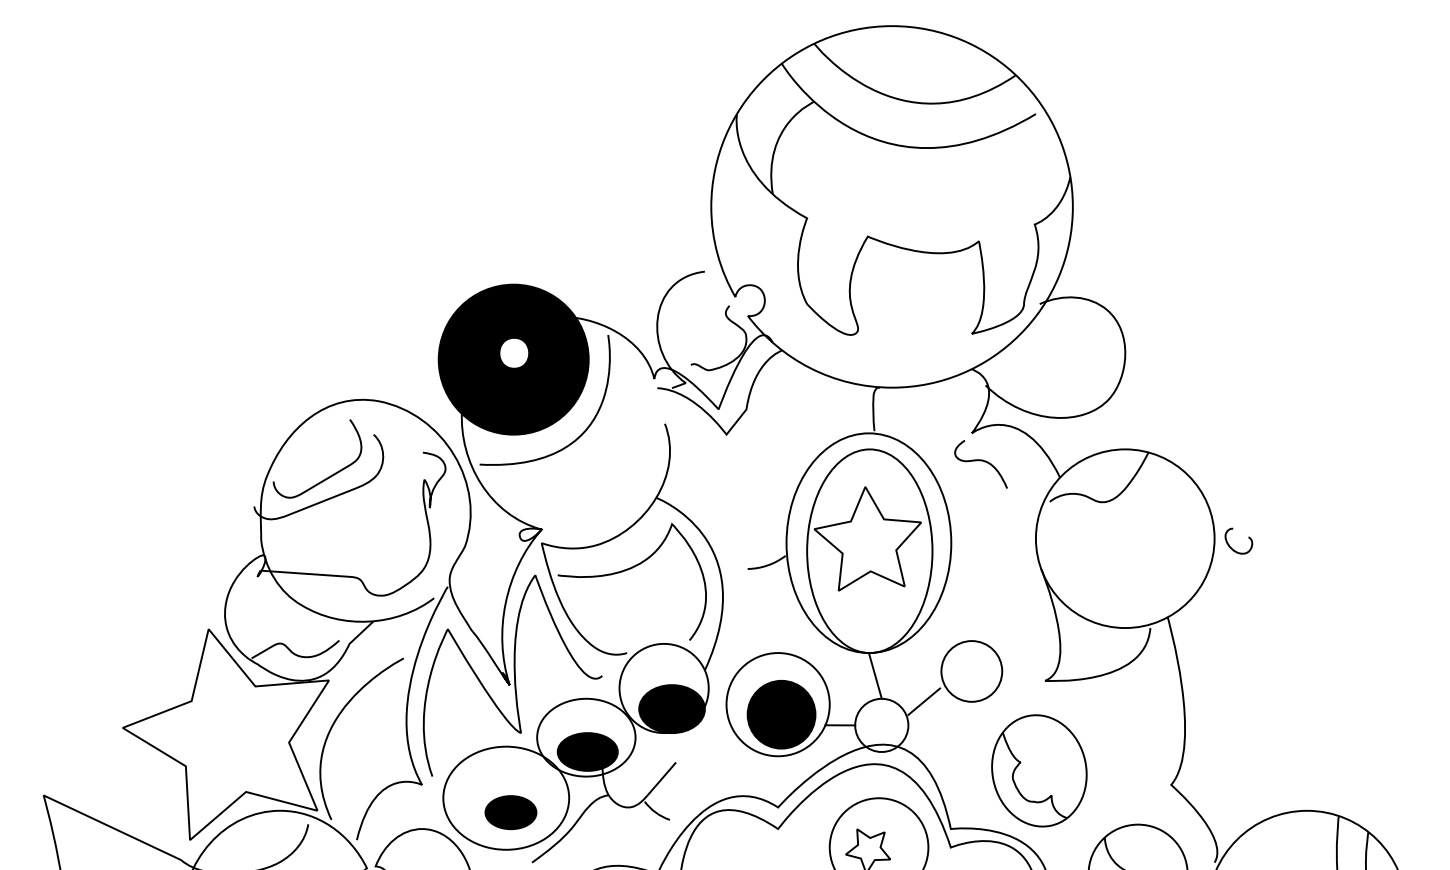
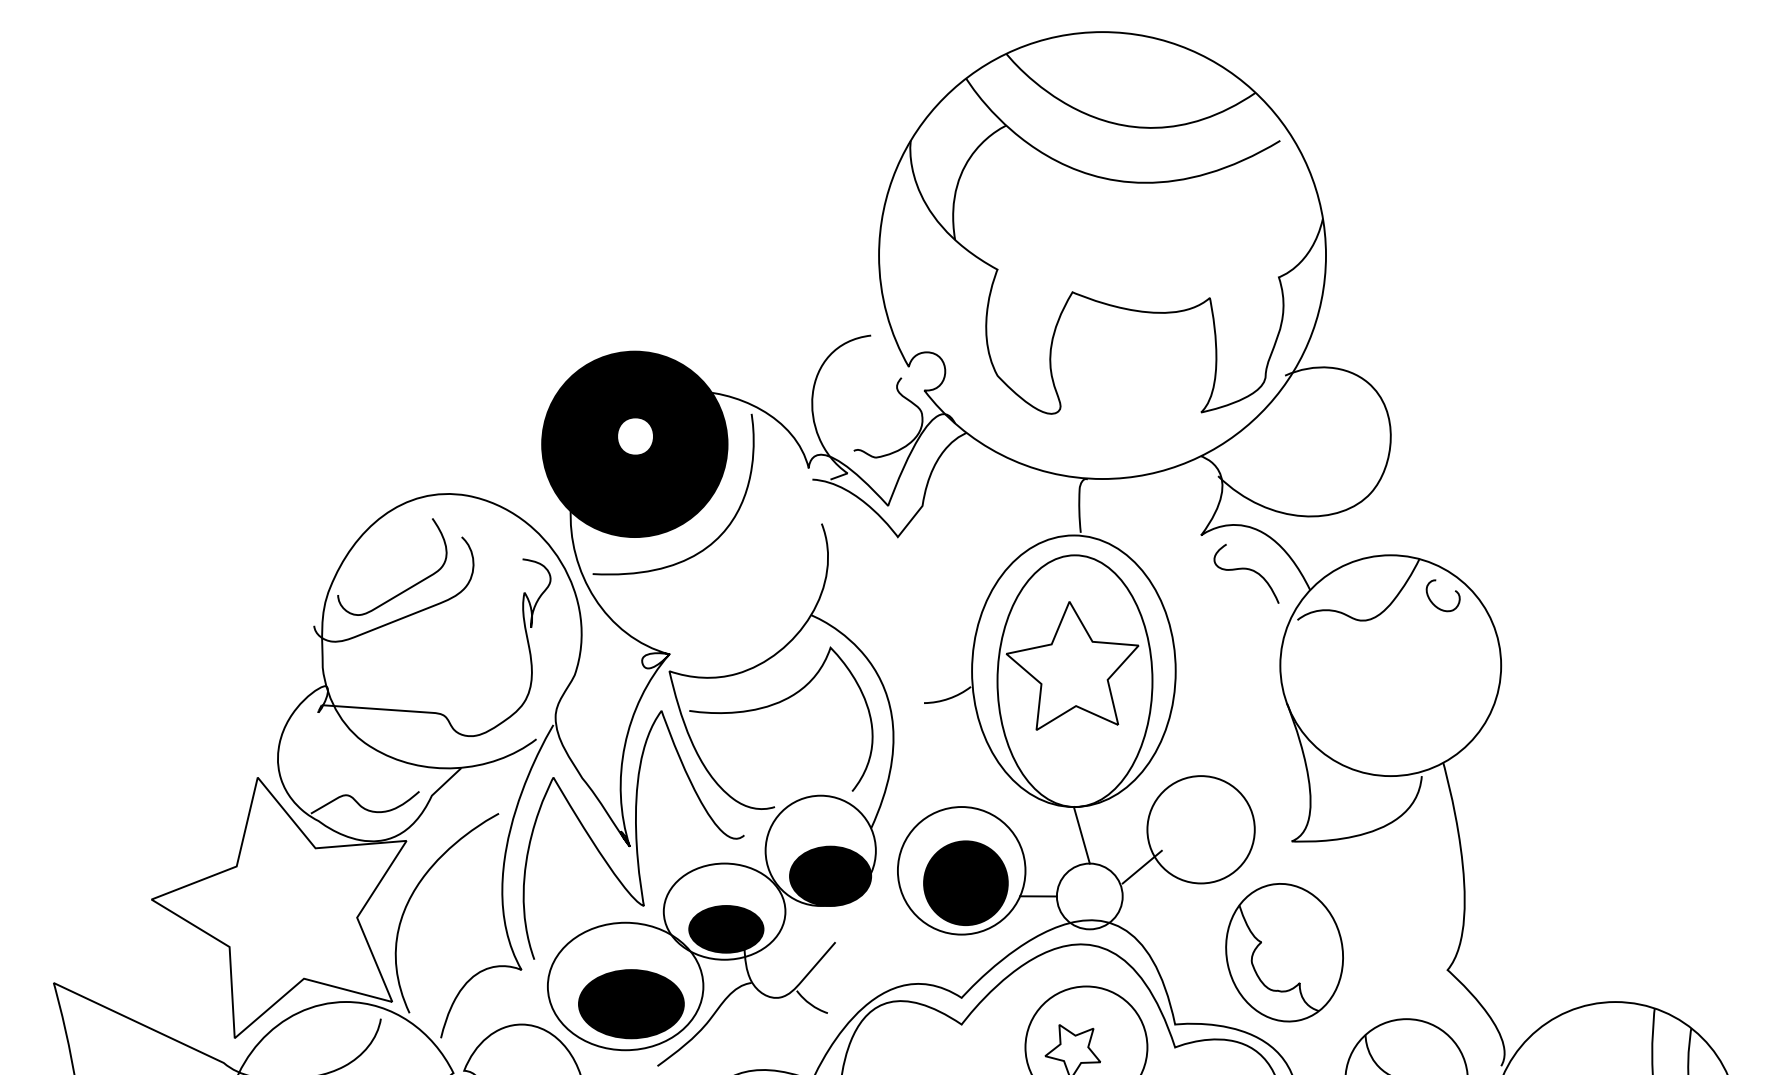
curve: (982, 461) -> (1248, 570), moved
curve: (1231, 547) -> (1434, 603), moved
circle: (971, 671) -> (1200, 829), size x1.43
part: (511, 812) -> (631, 1004), size x1.67

